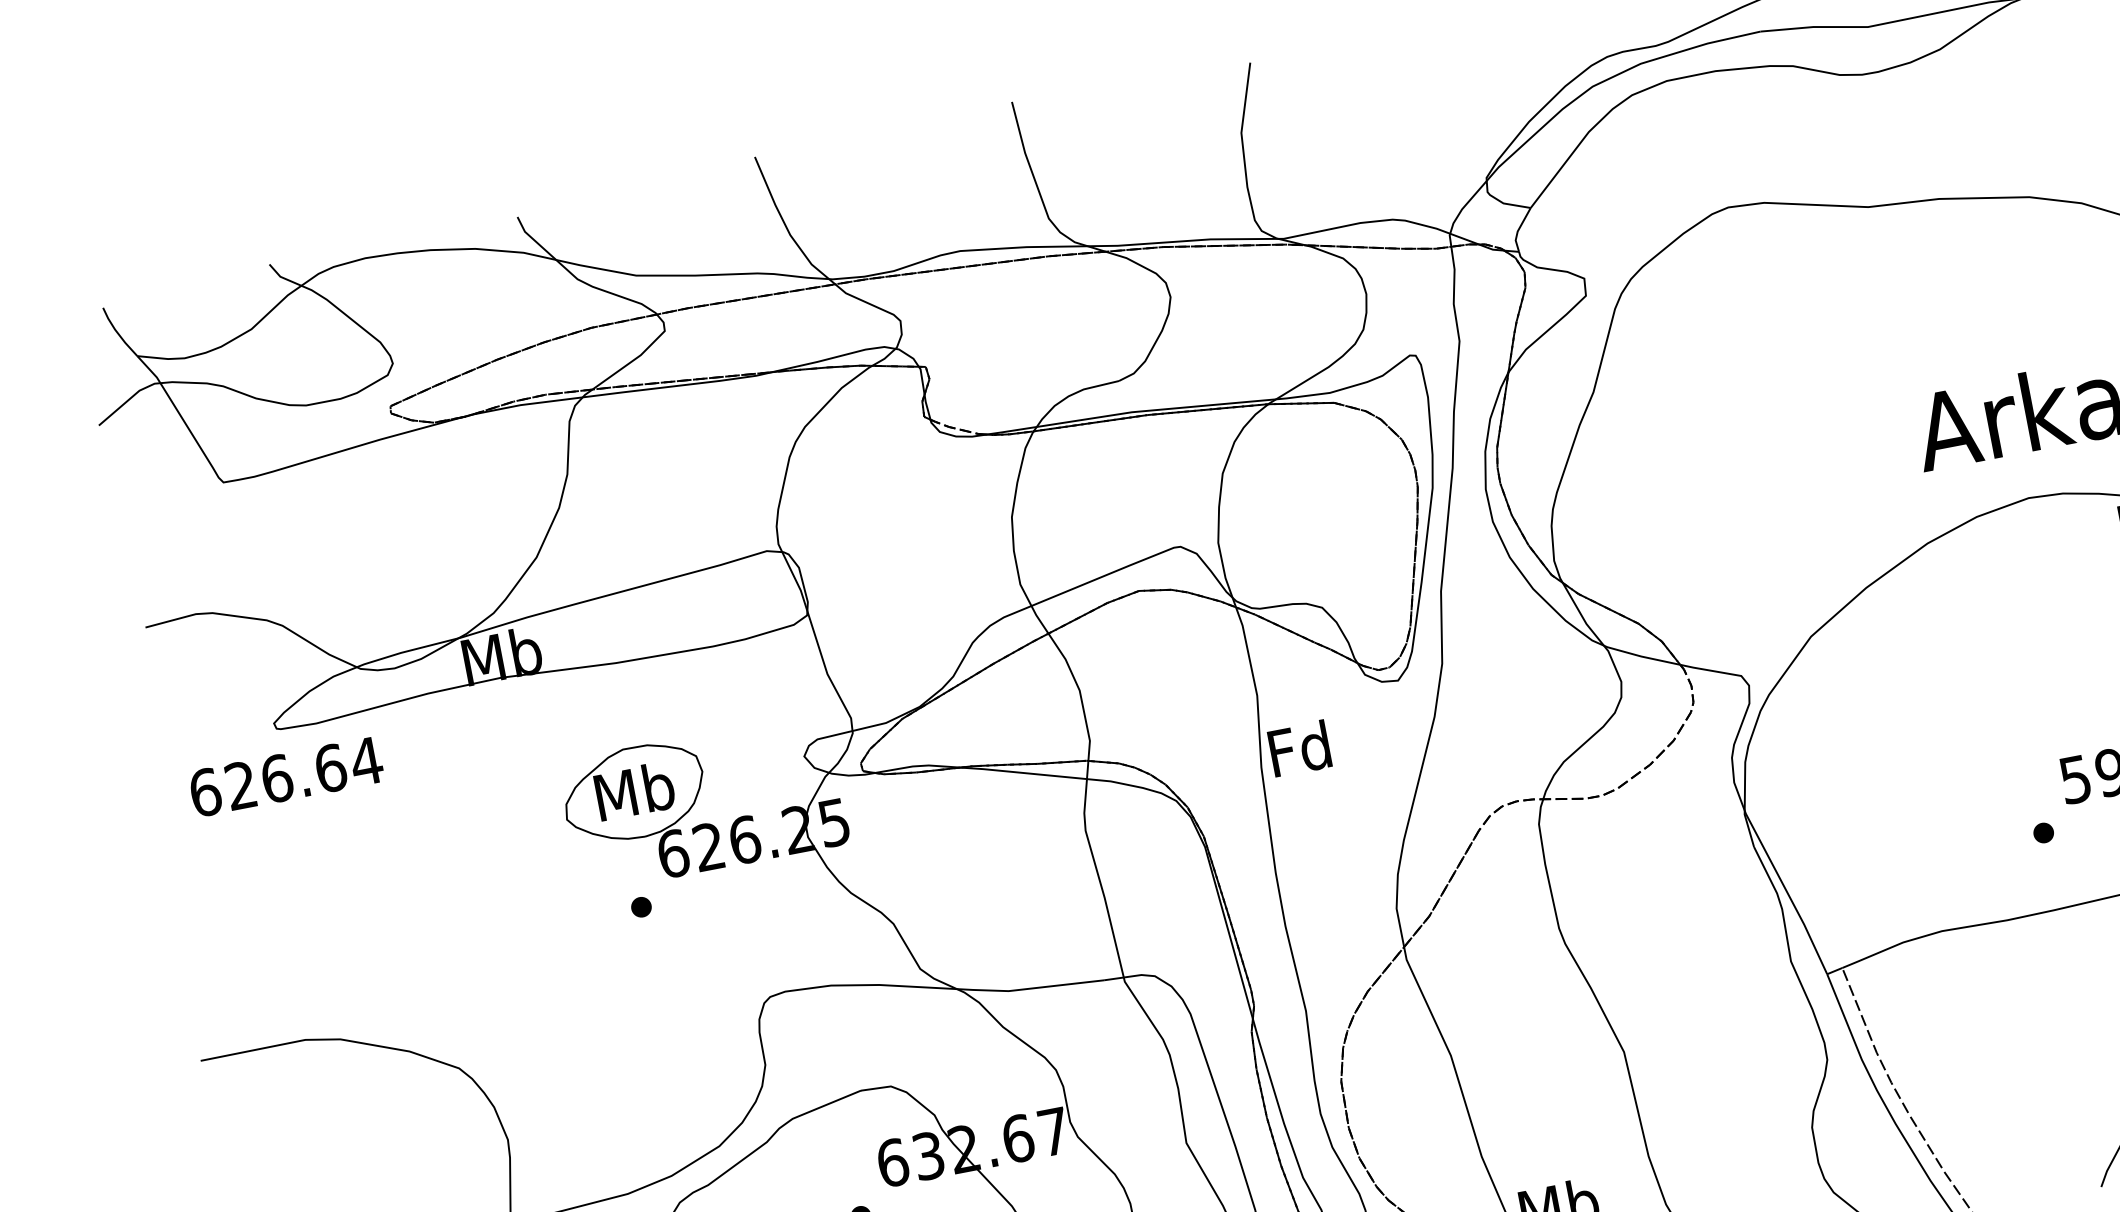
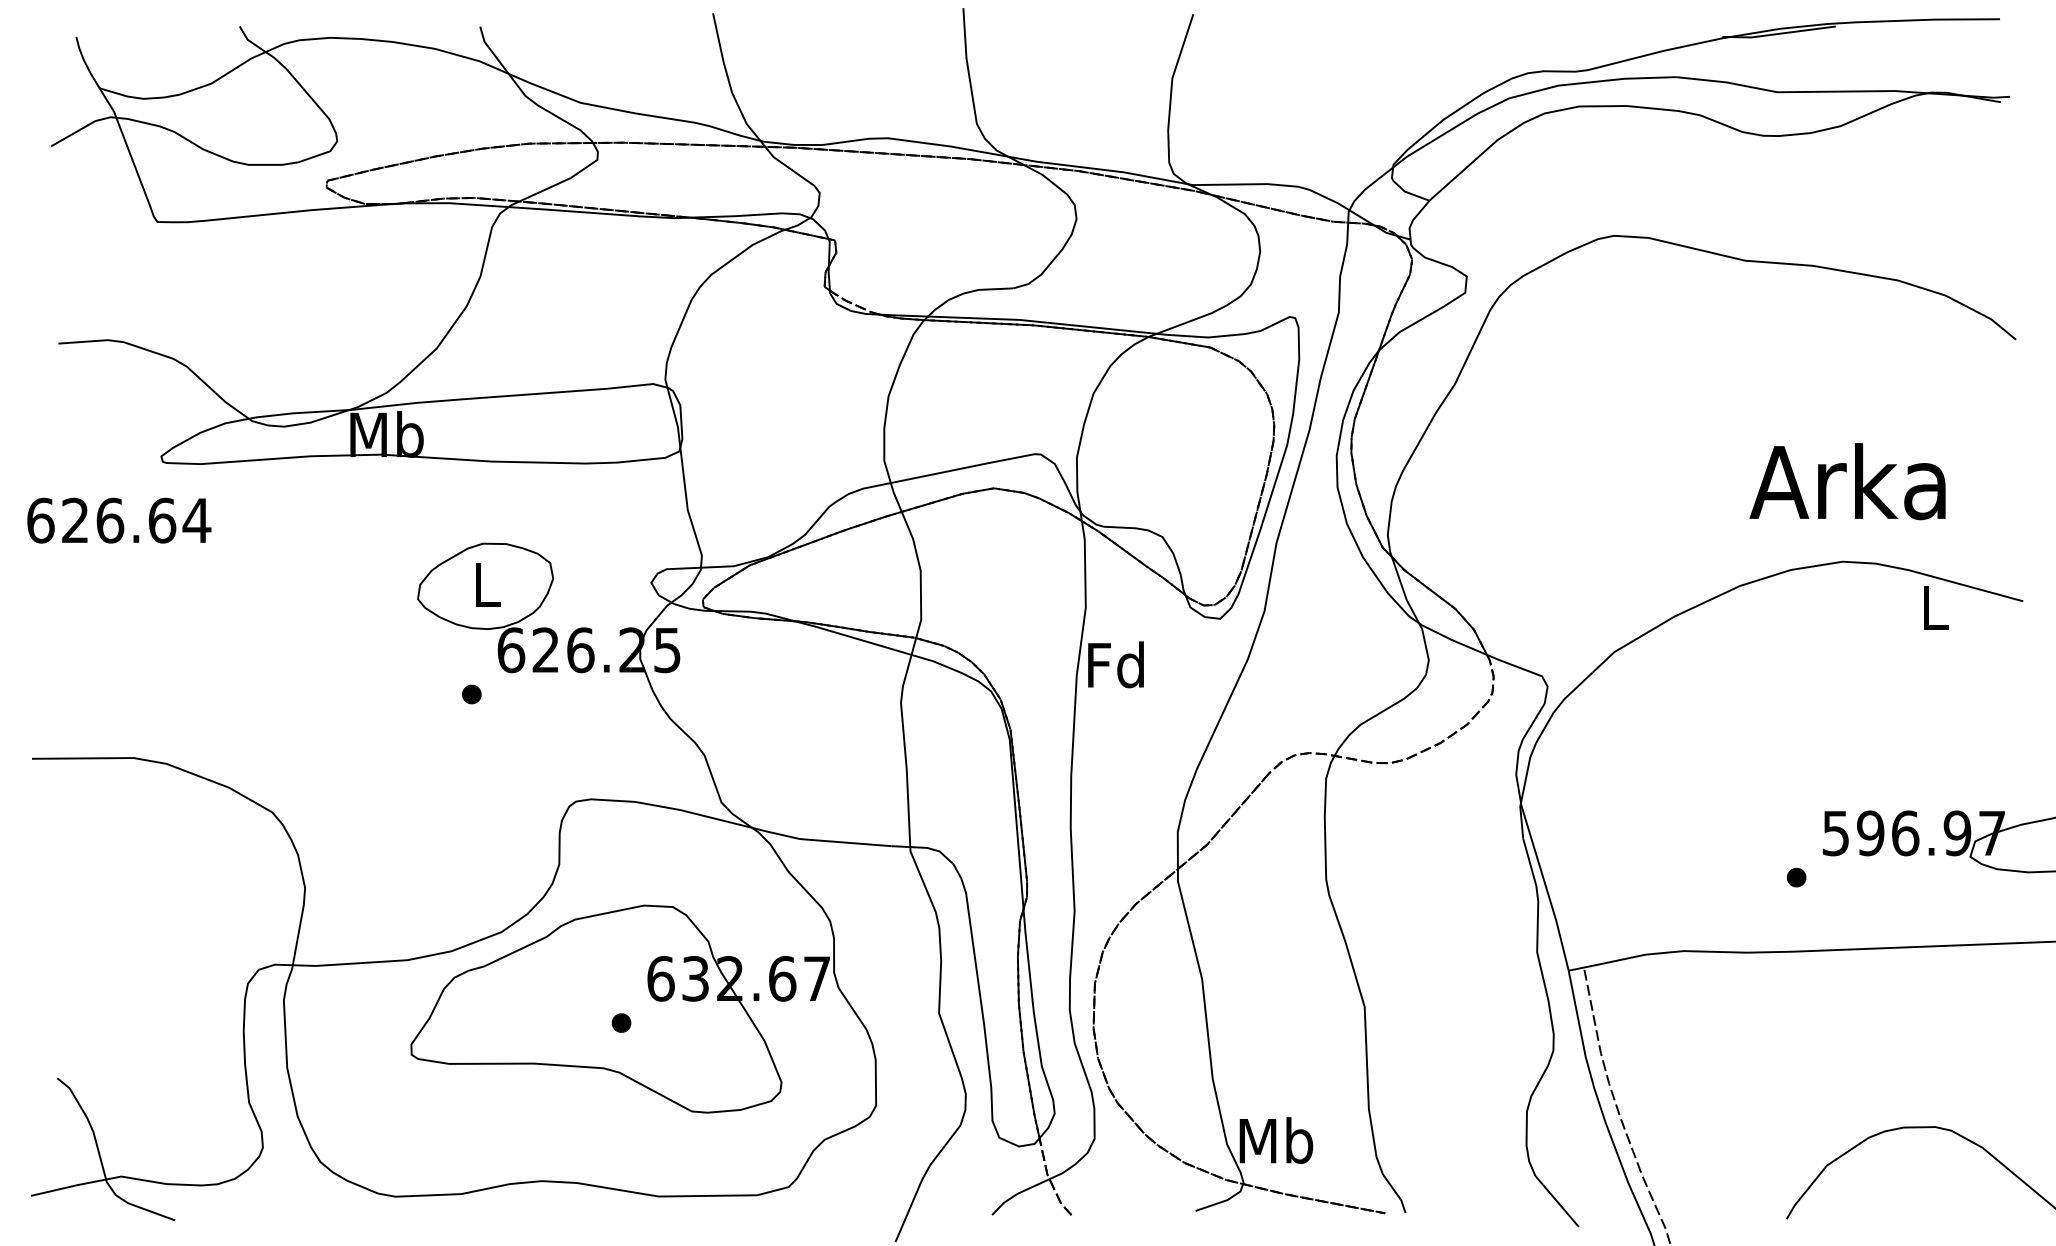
text: (286, 776) -> (119, 520), moved
text: (634, 790) -> (486, 584), Mb -> L

